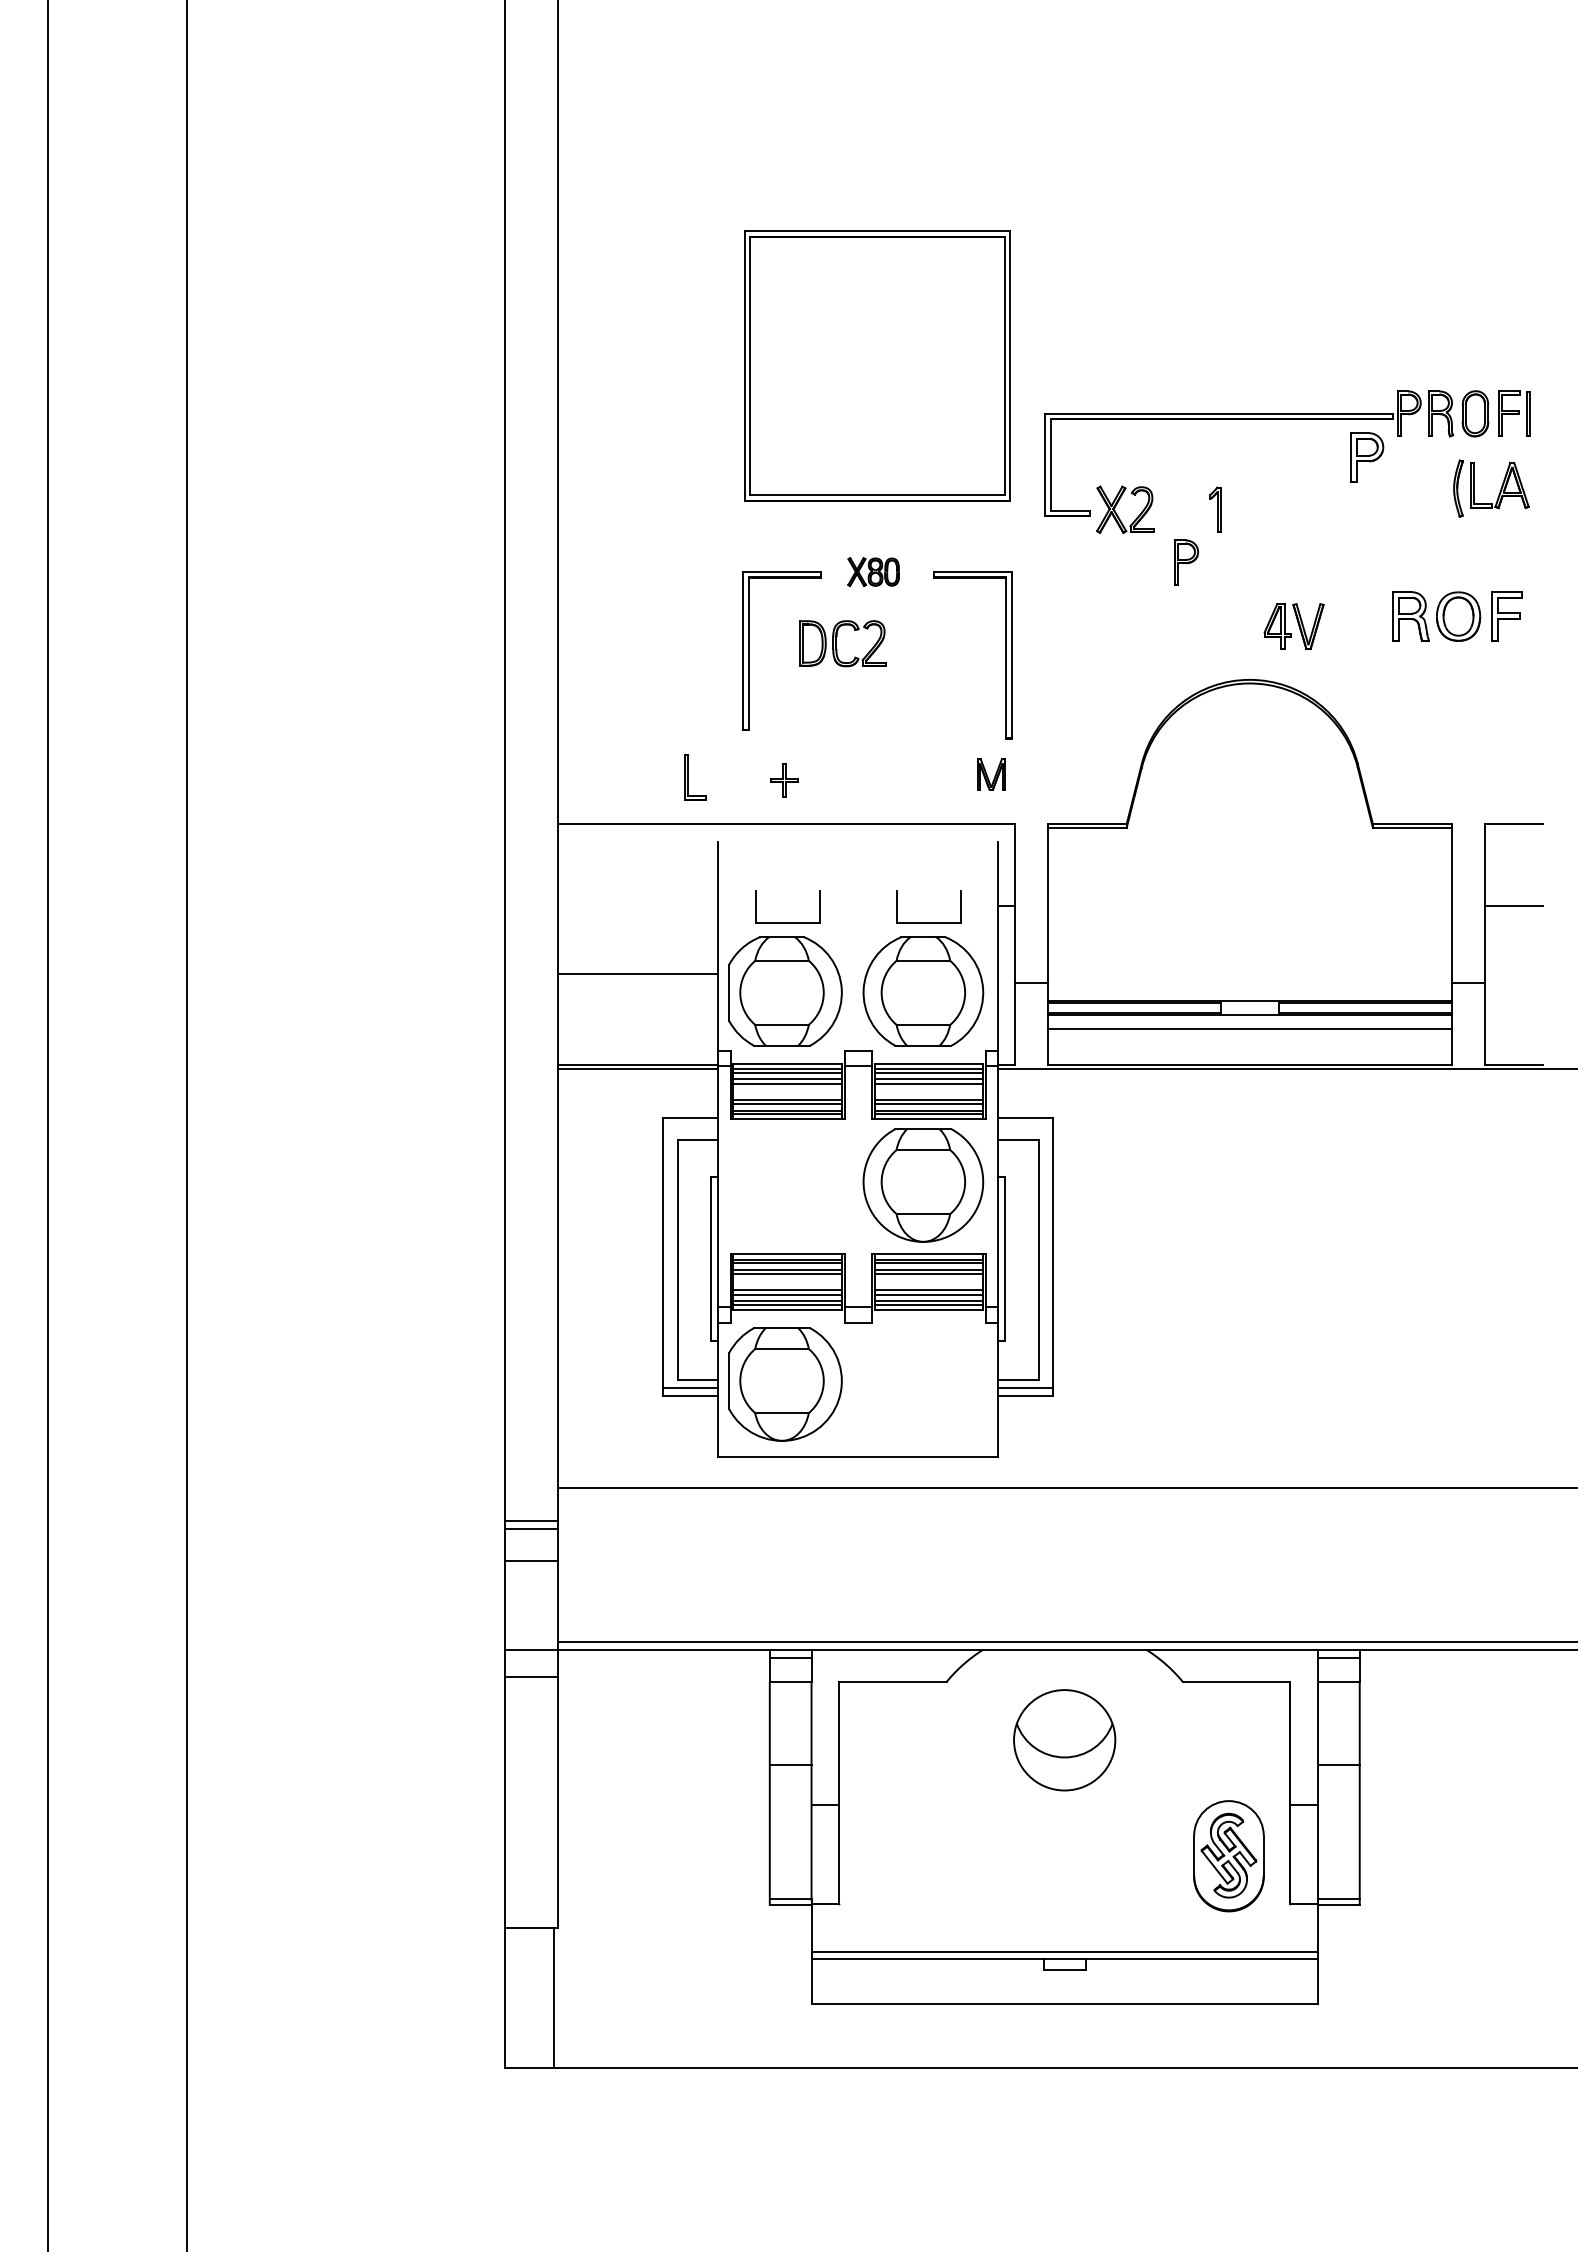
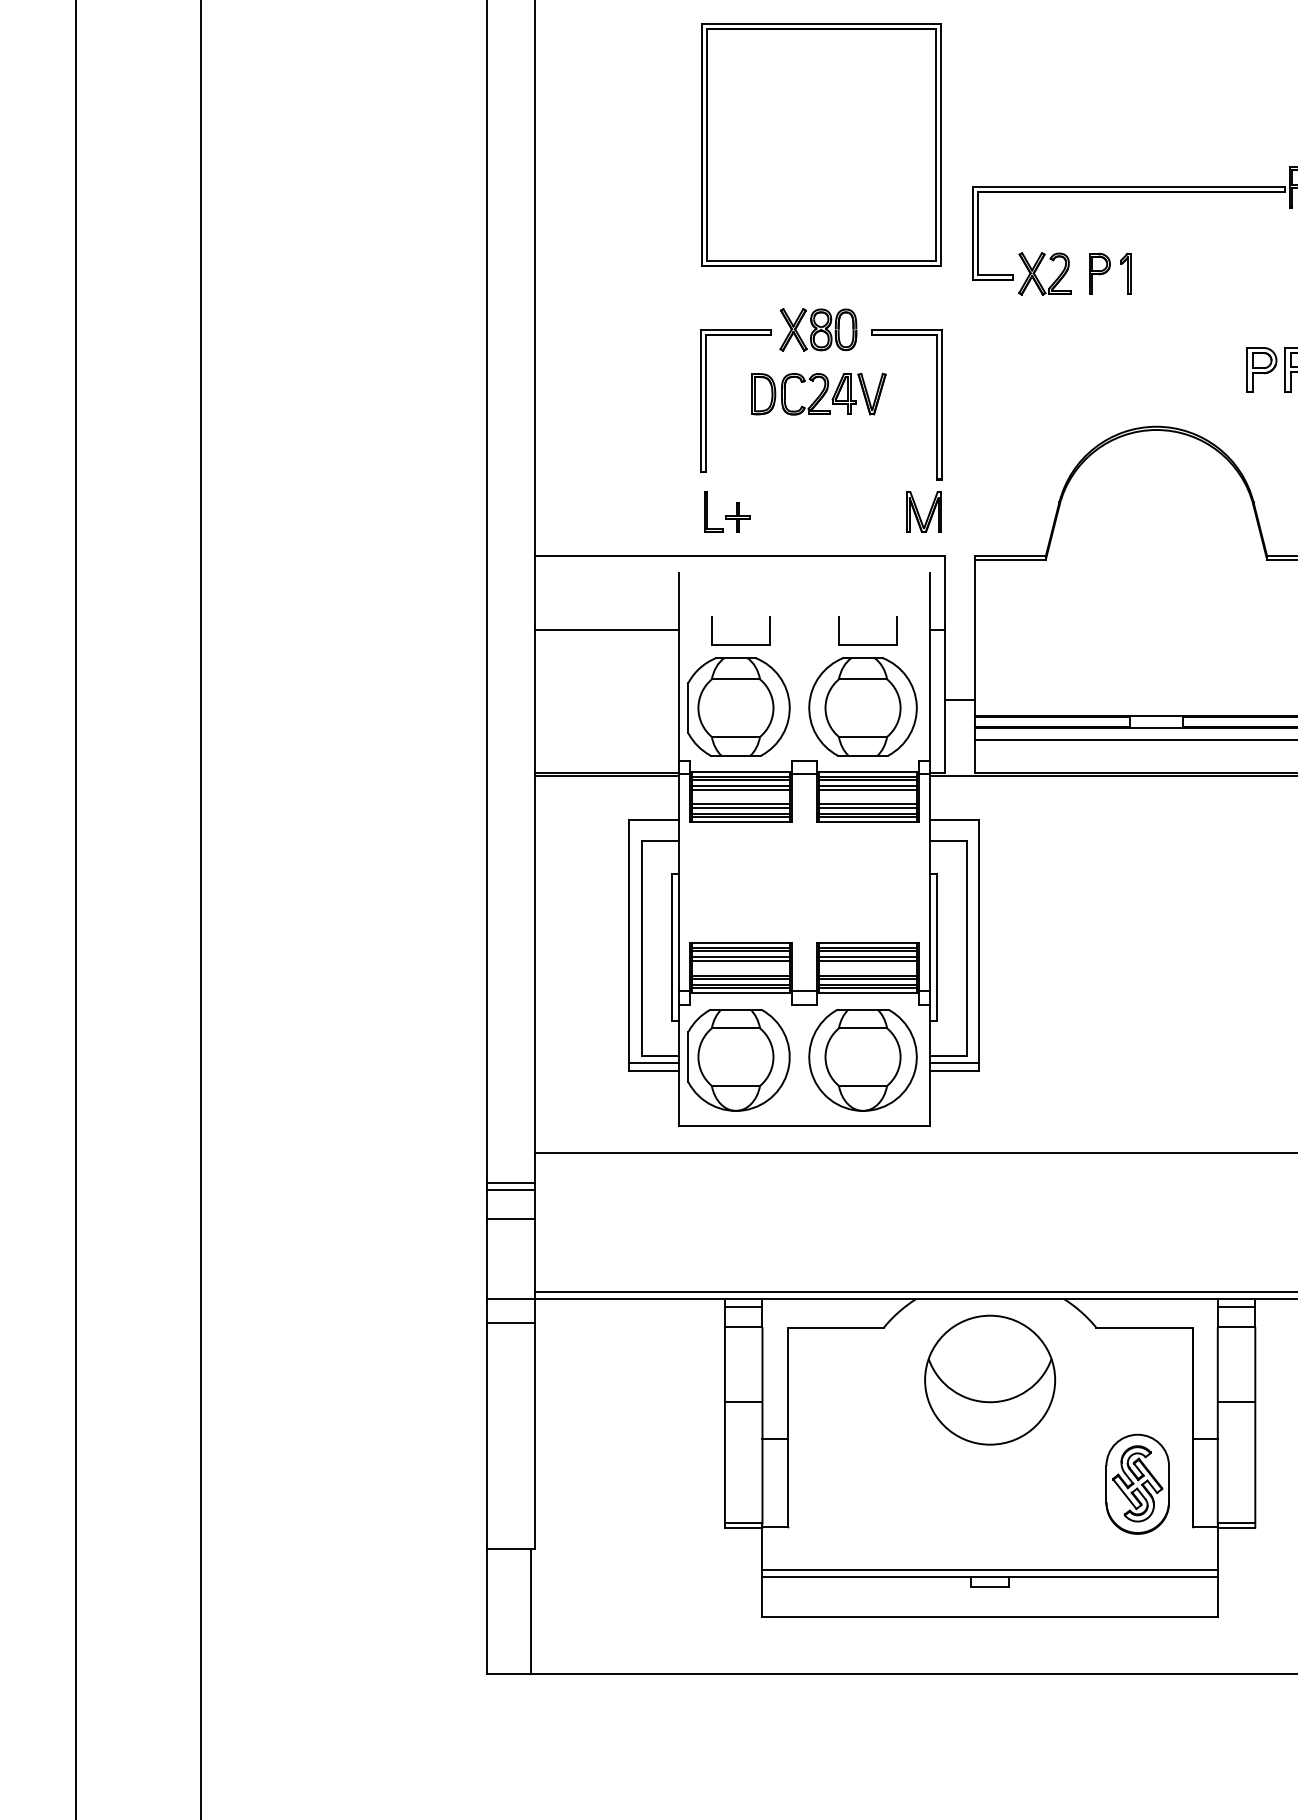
part: (1367, 457) -> (1262, 369), moved
part: (1186, 562) -> (1099, 273), moved
part: (873, 571) -> (818, 329), size x1.67
part: (1293, 626) -> (858, 394), moved
part: (991, 774) -> (924, 511), size x1.43
part: (688, 777) -> (707, 511), moved
line: (638, 973) -> (606, 629), moved
part: (923, 1185) -> (863, 1060), moved
part: (1064, 1739) -> (989, 1379), size x1.43

